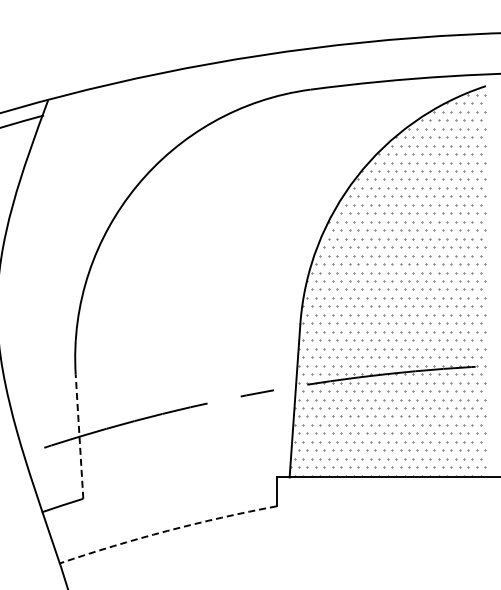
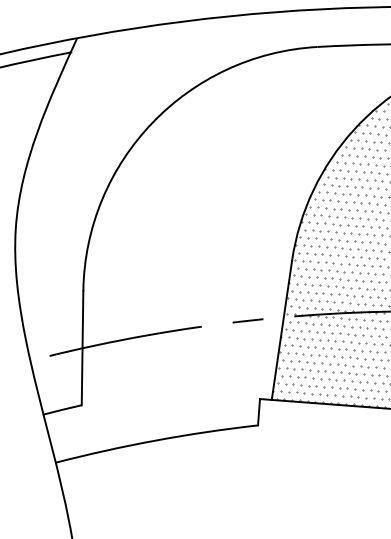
line: (79, 436) -> (82, 348), dashed -> solid
arc: (167, 531) -> (156, 440), dashed -> solid

